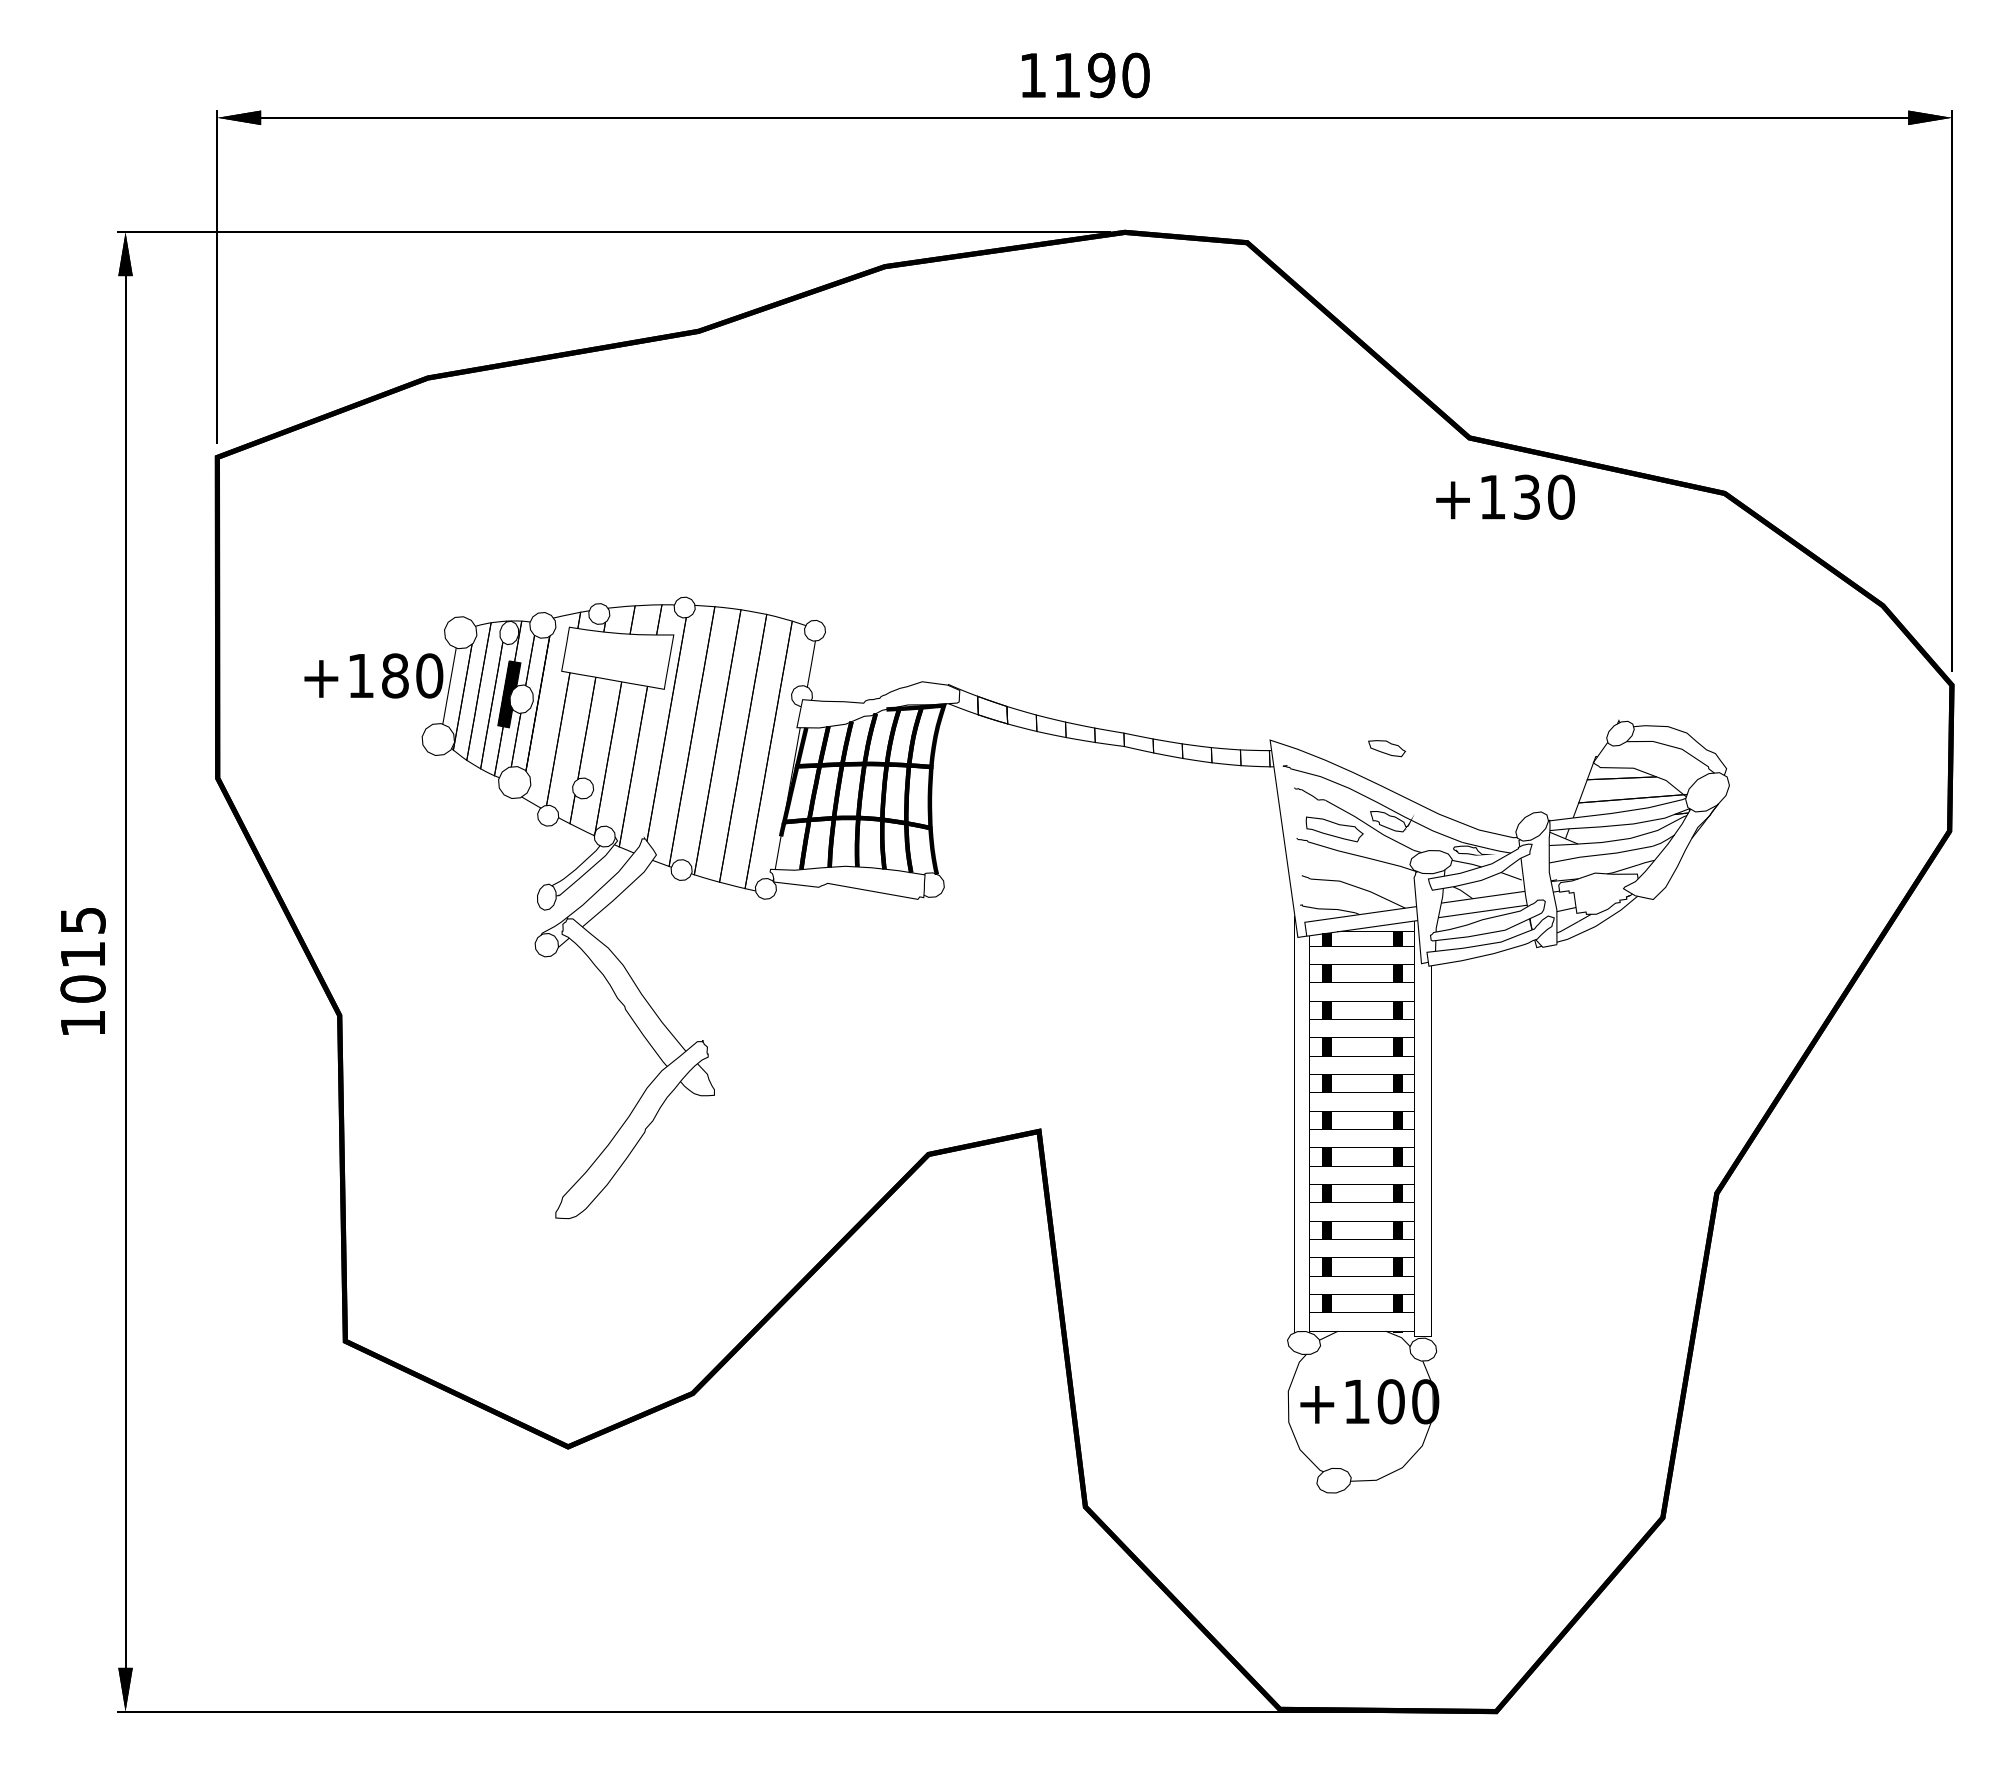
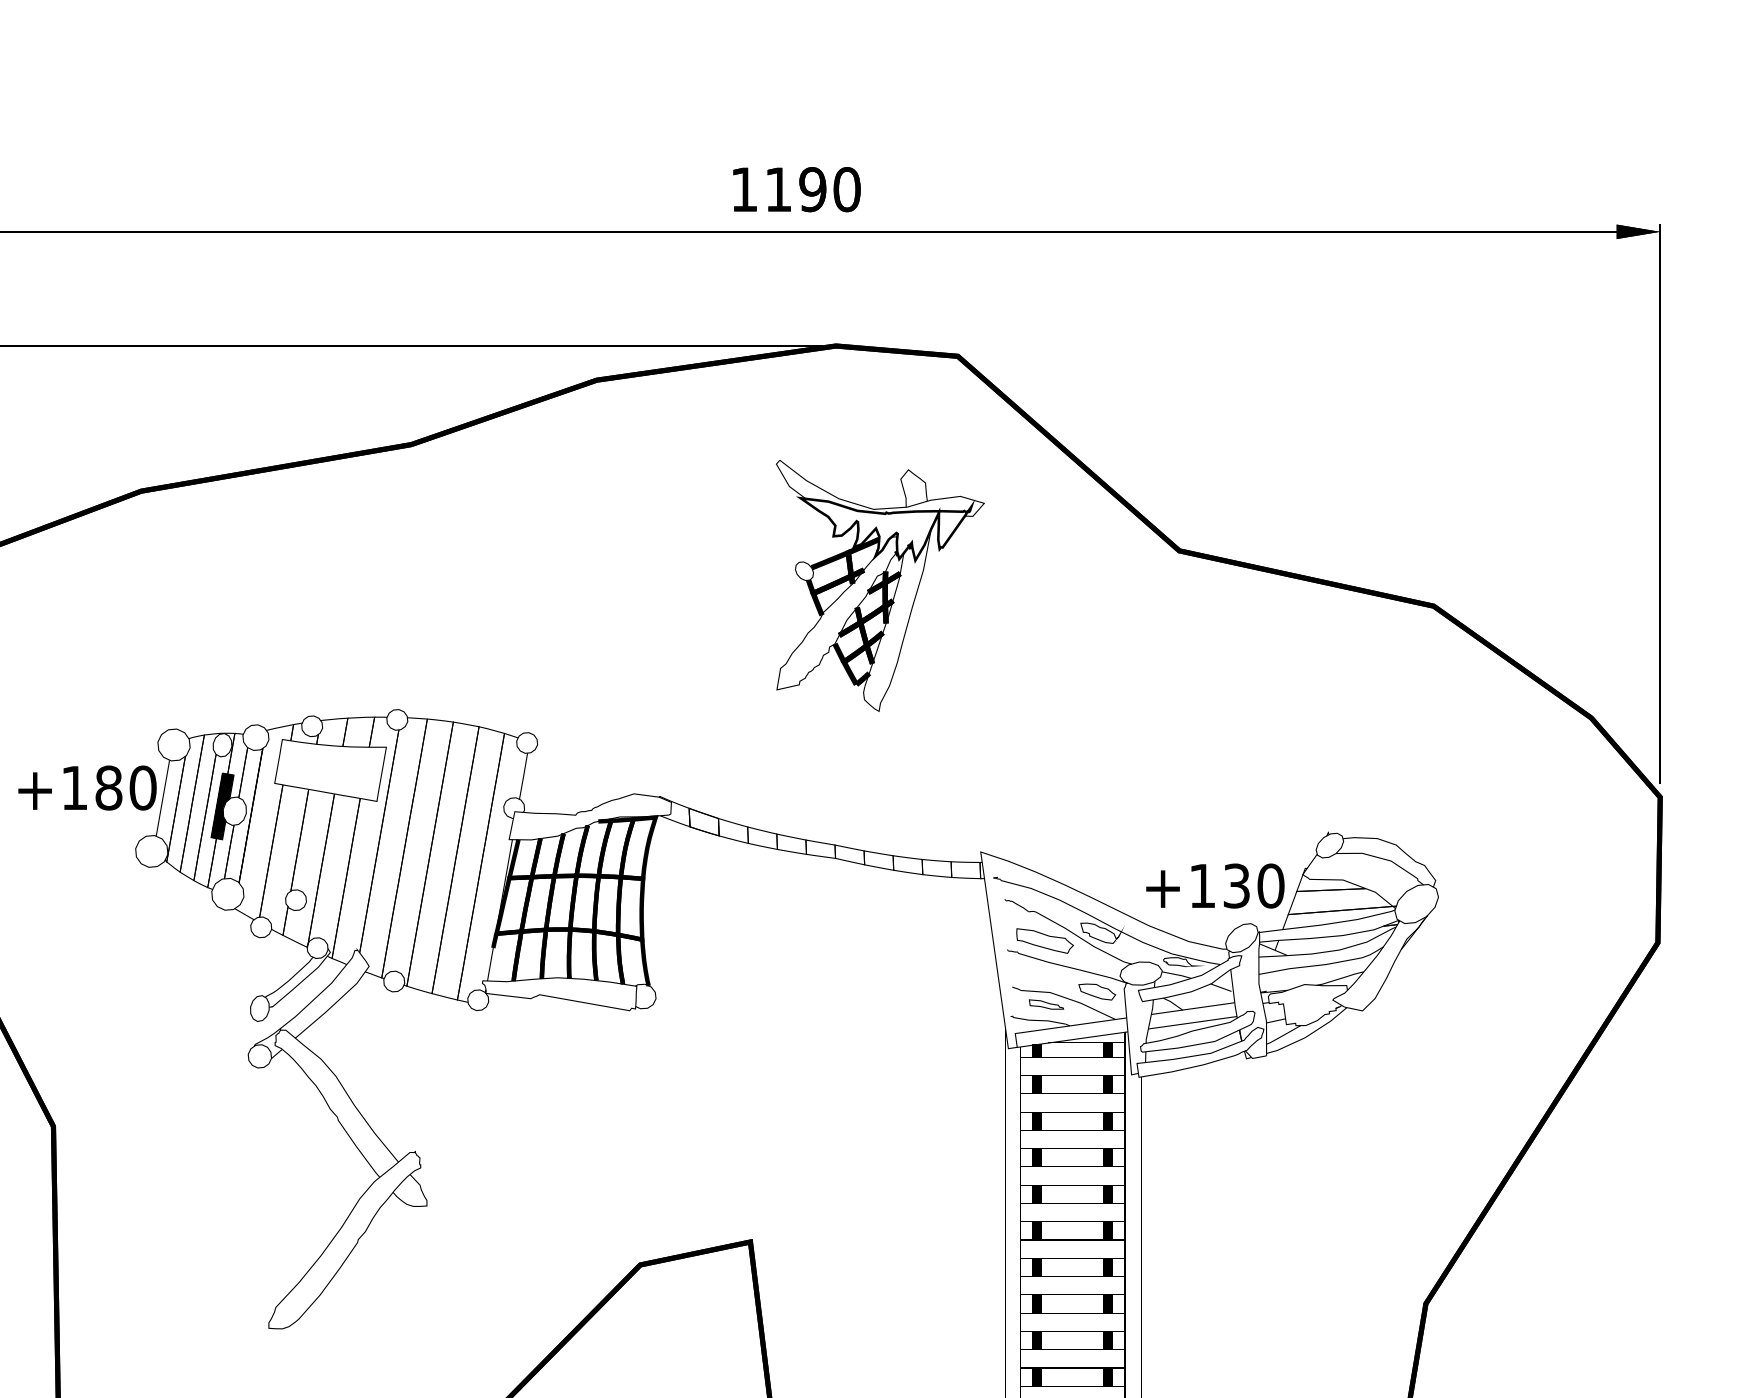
part: (1169, 472) -> (880, 585), added
text: (1505, 496) -> (1215, 885), moved
part: (1386, 748) -> (1096, 991), moved
part: (1335, 893) -> (1045, 1004), added

